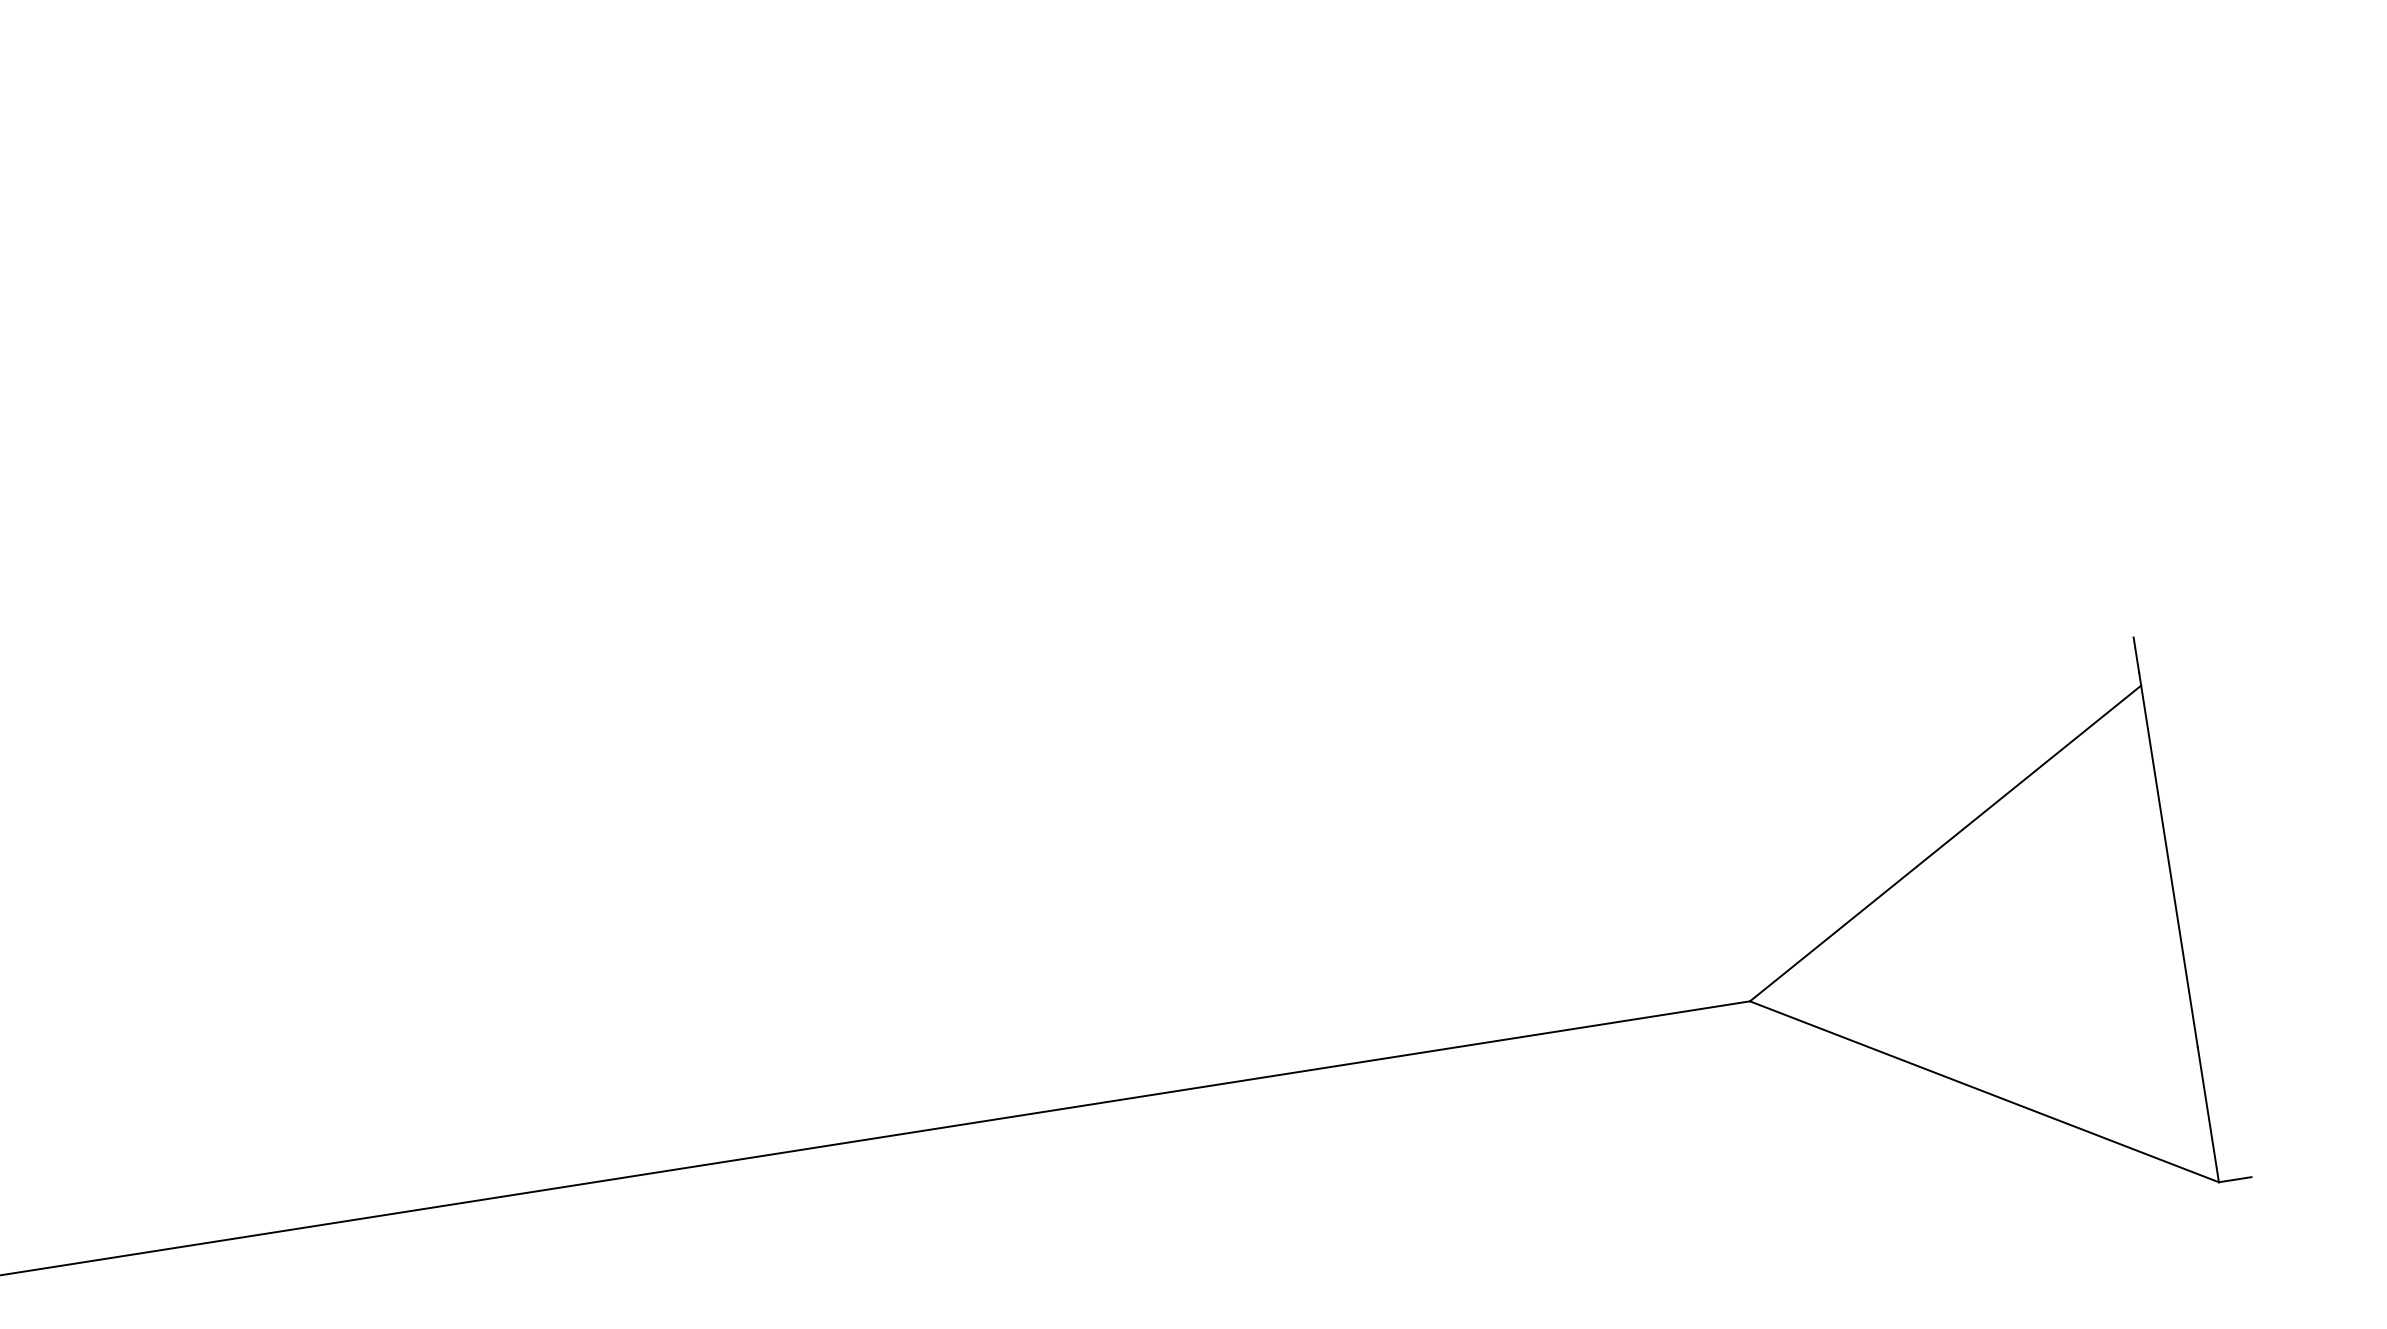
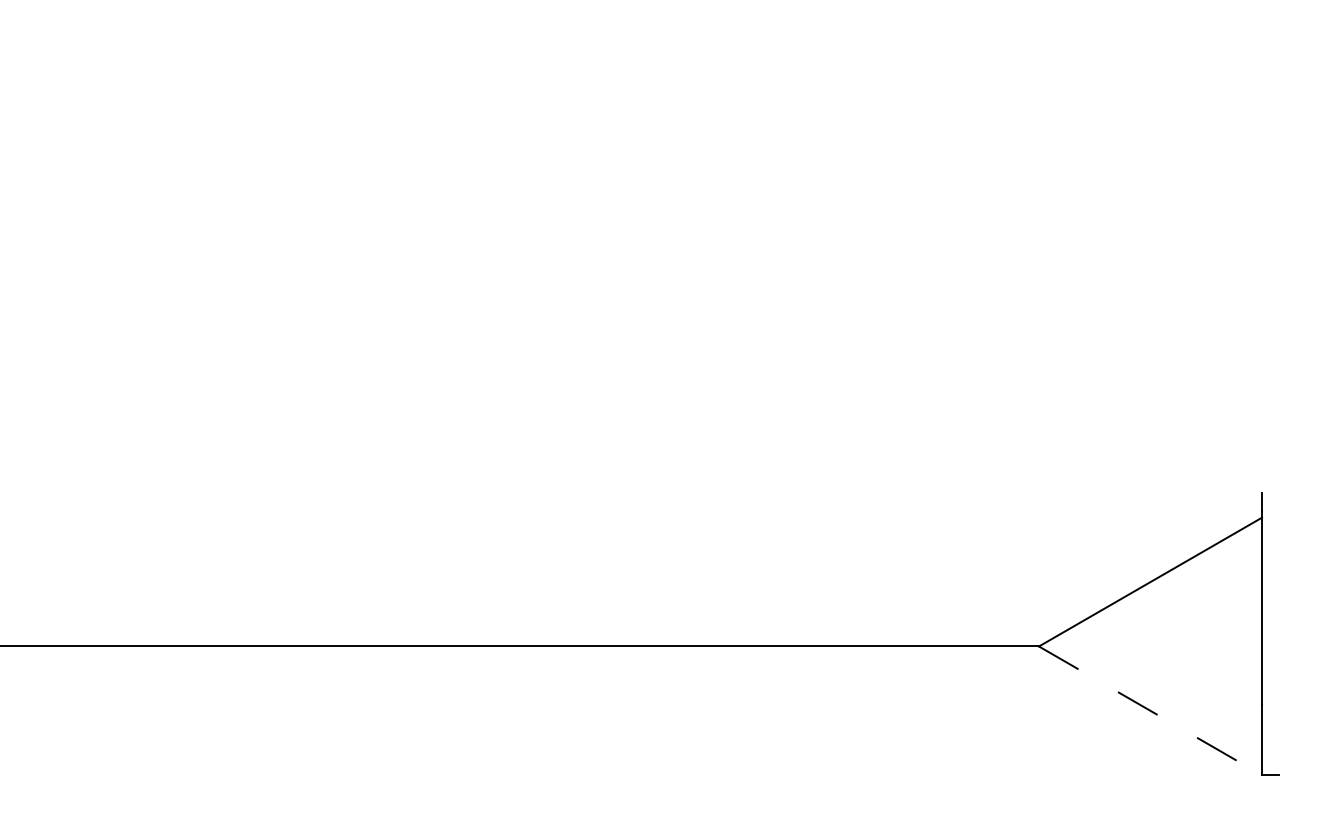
line: (1984, 1091) -> (1150, 710), solid -> dashed

